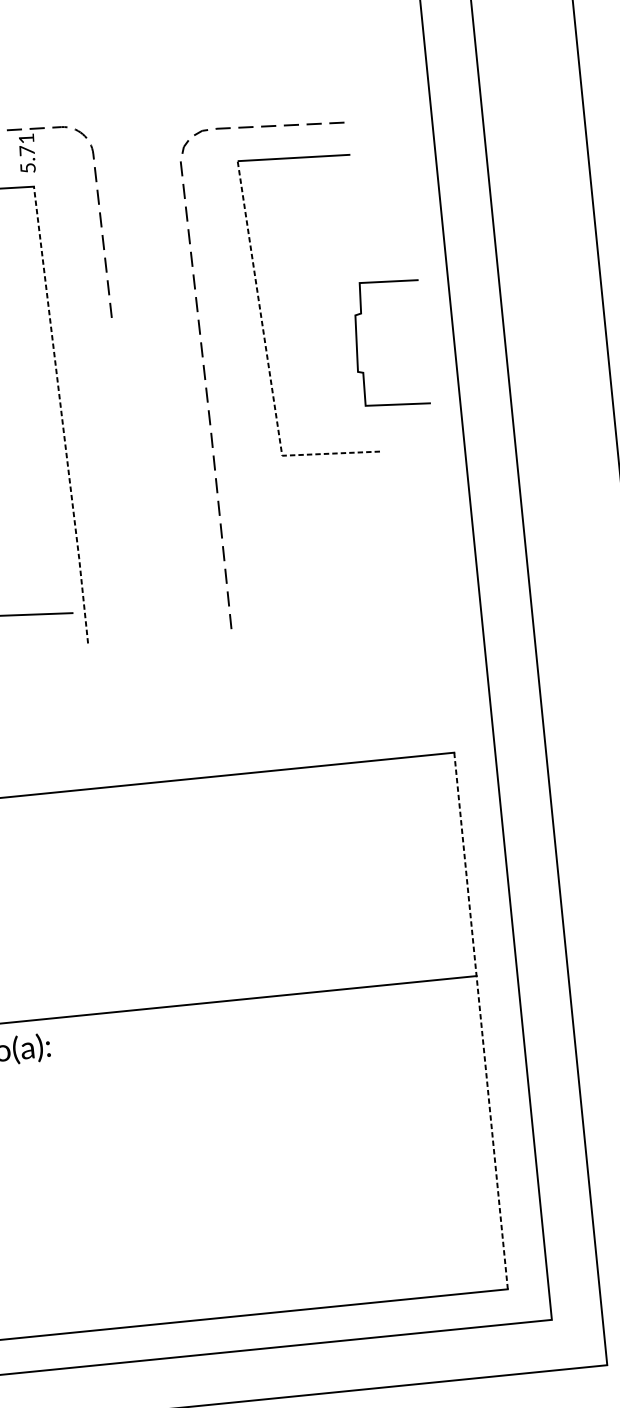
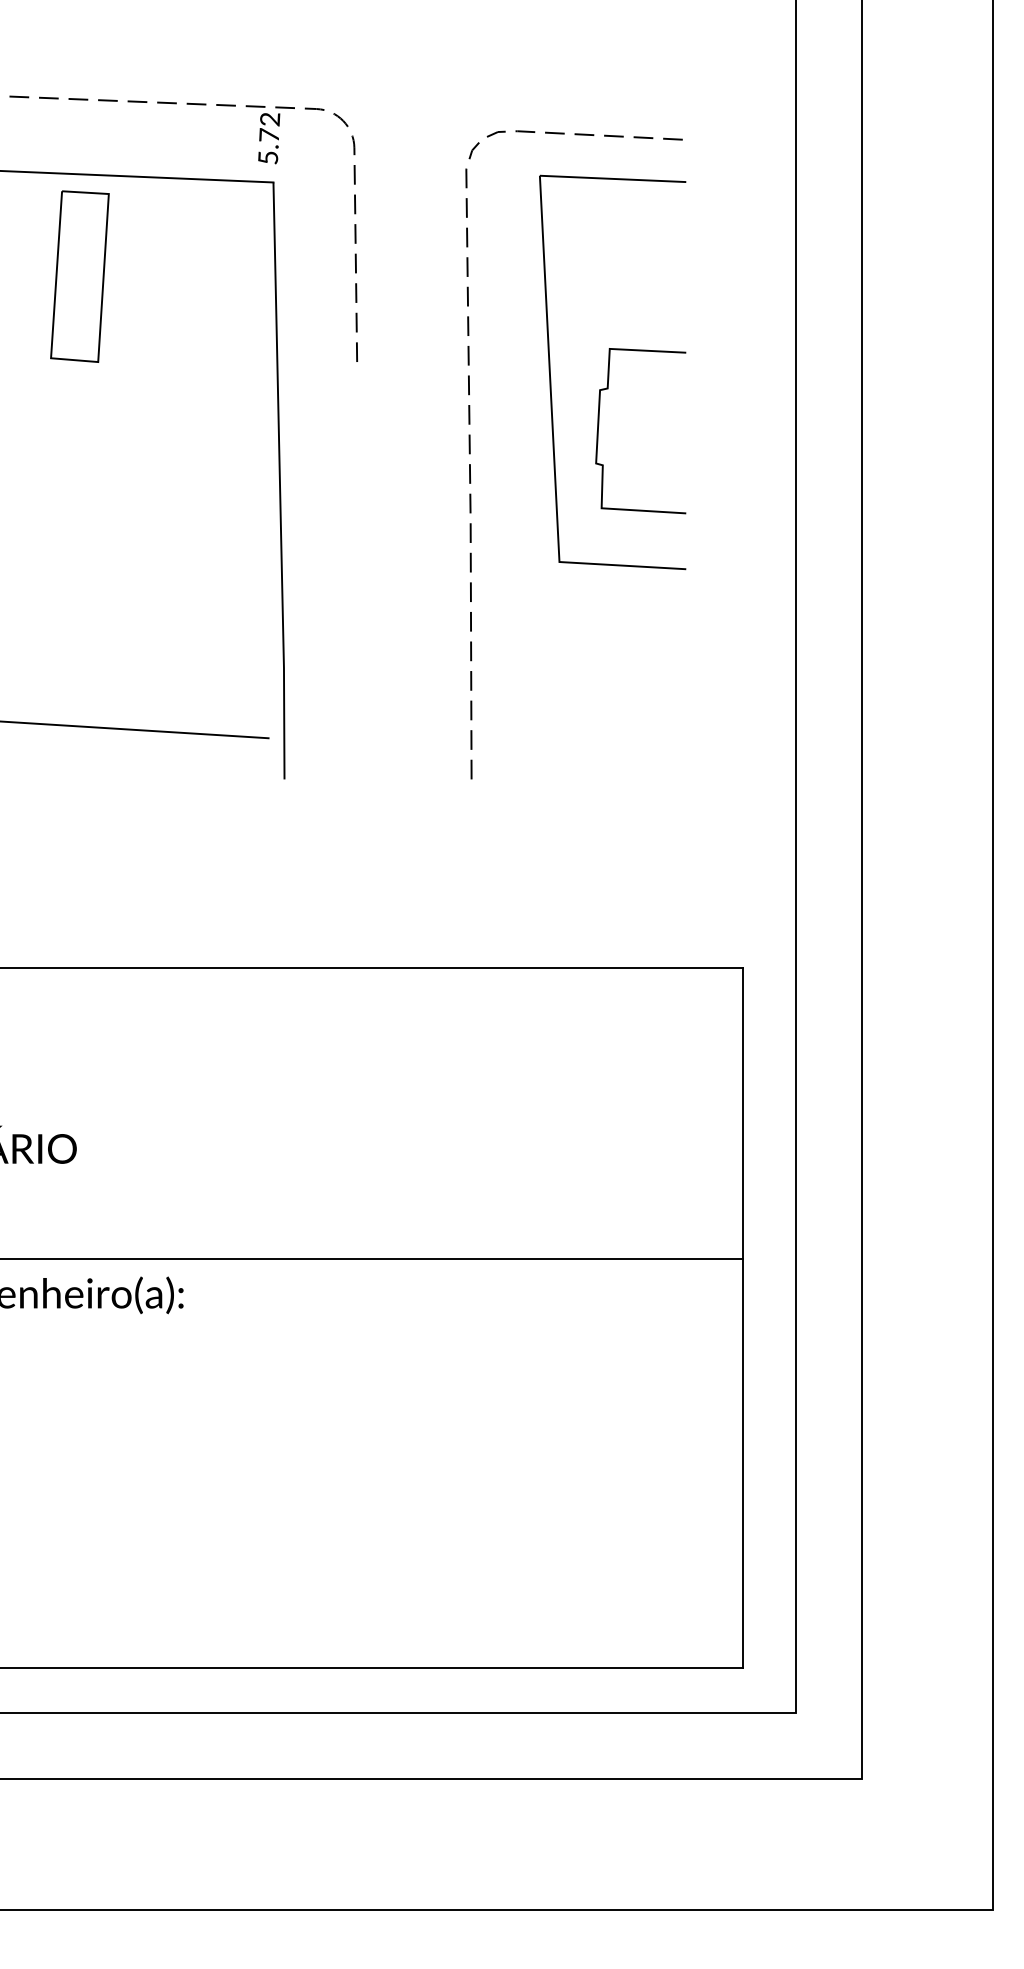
text: (26, 138) -> (270, 119), 5.71 -> 5.72
curve: (357, 342) -> (599, 425), moved
line: (266, 357) -> (552, 432), dashed -> solid
line: (61, 415) -> (279, 481), dashed -> solid
line: (481, 1020) -> (743, 1317), dashed -> solid

